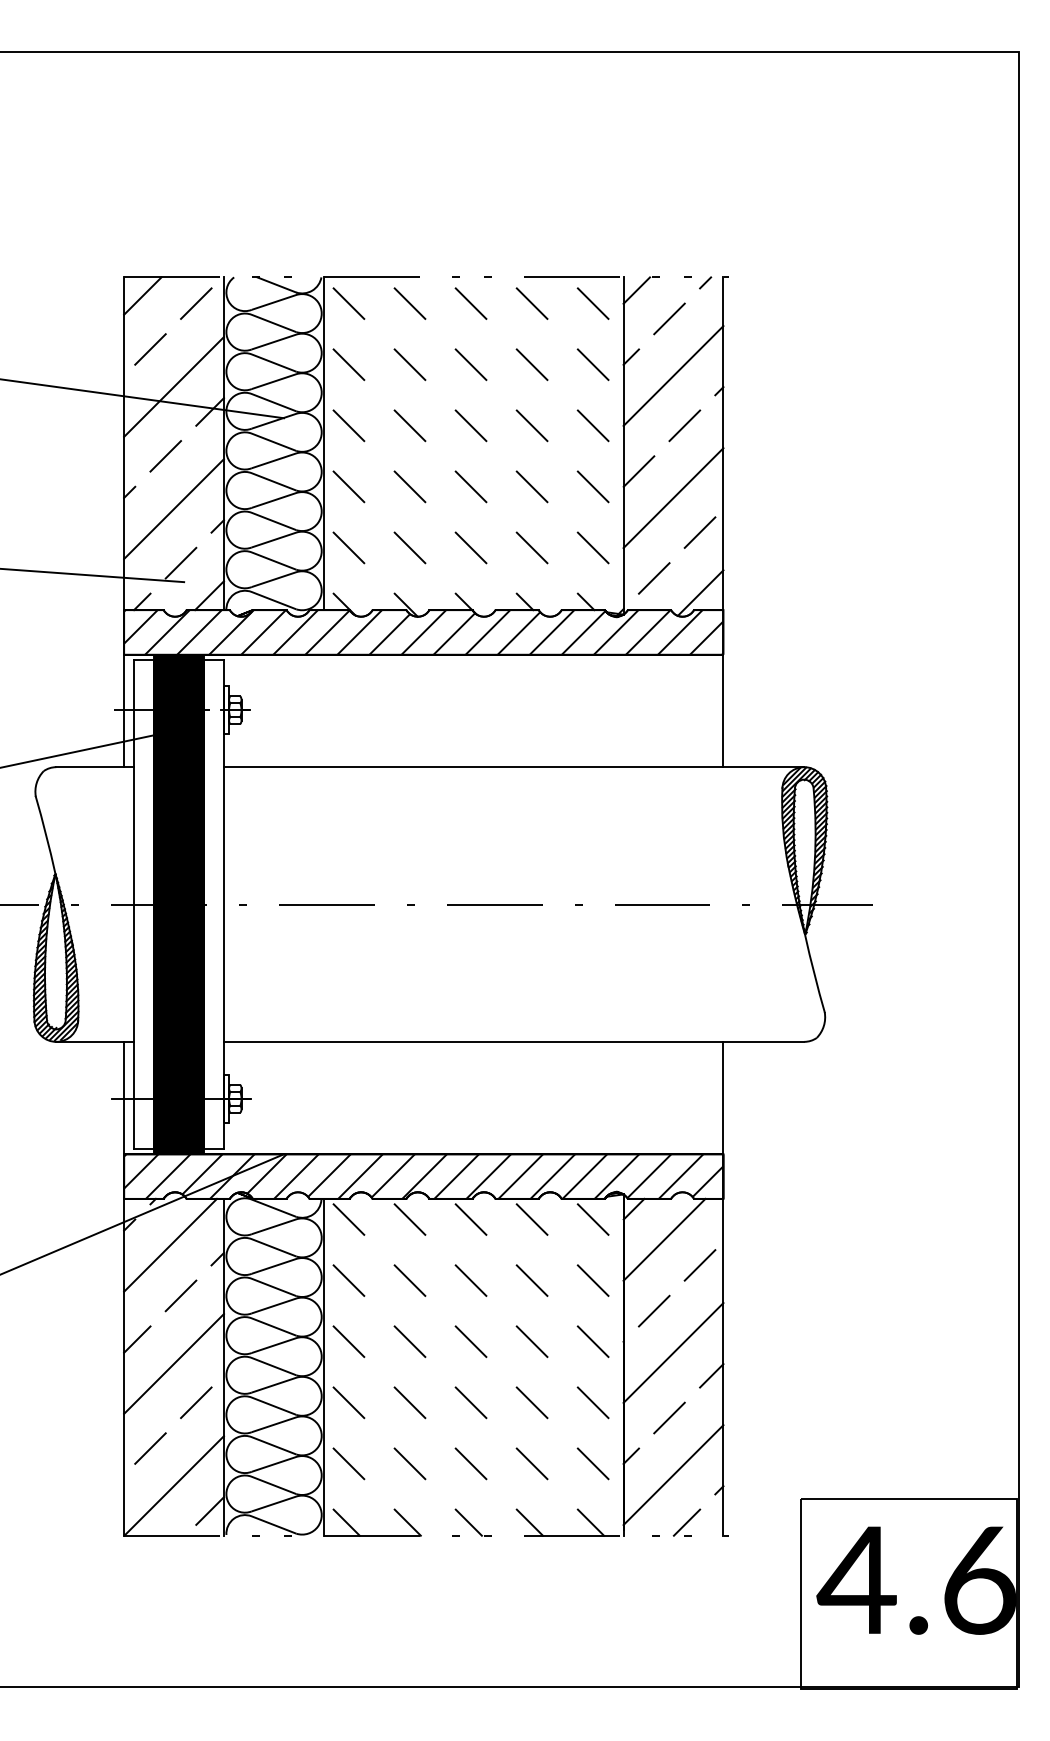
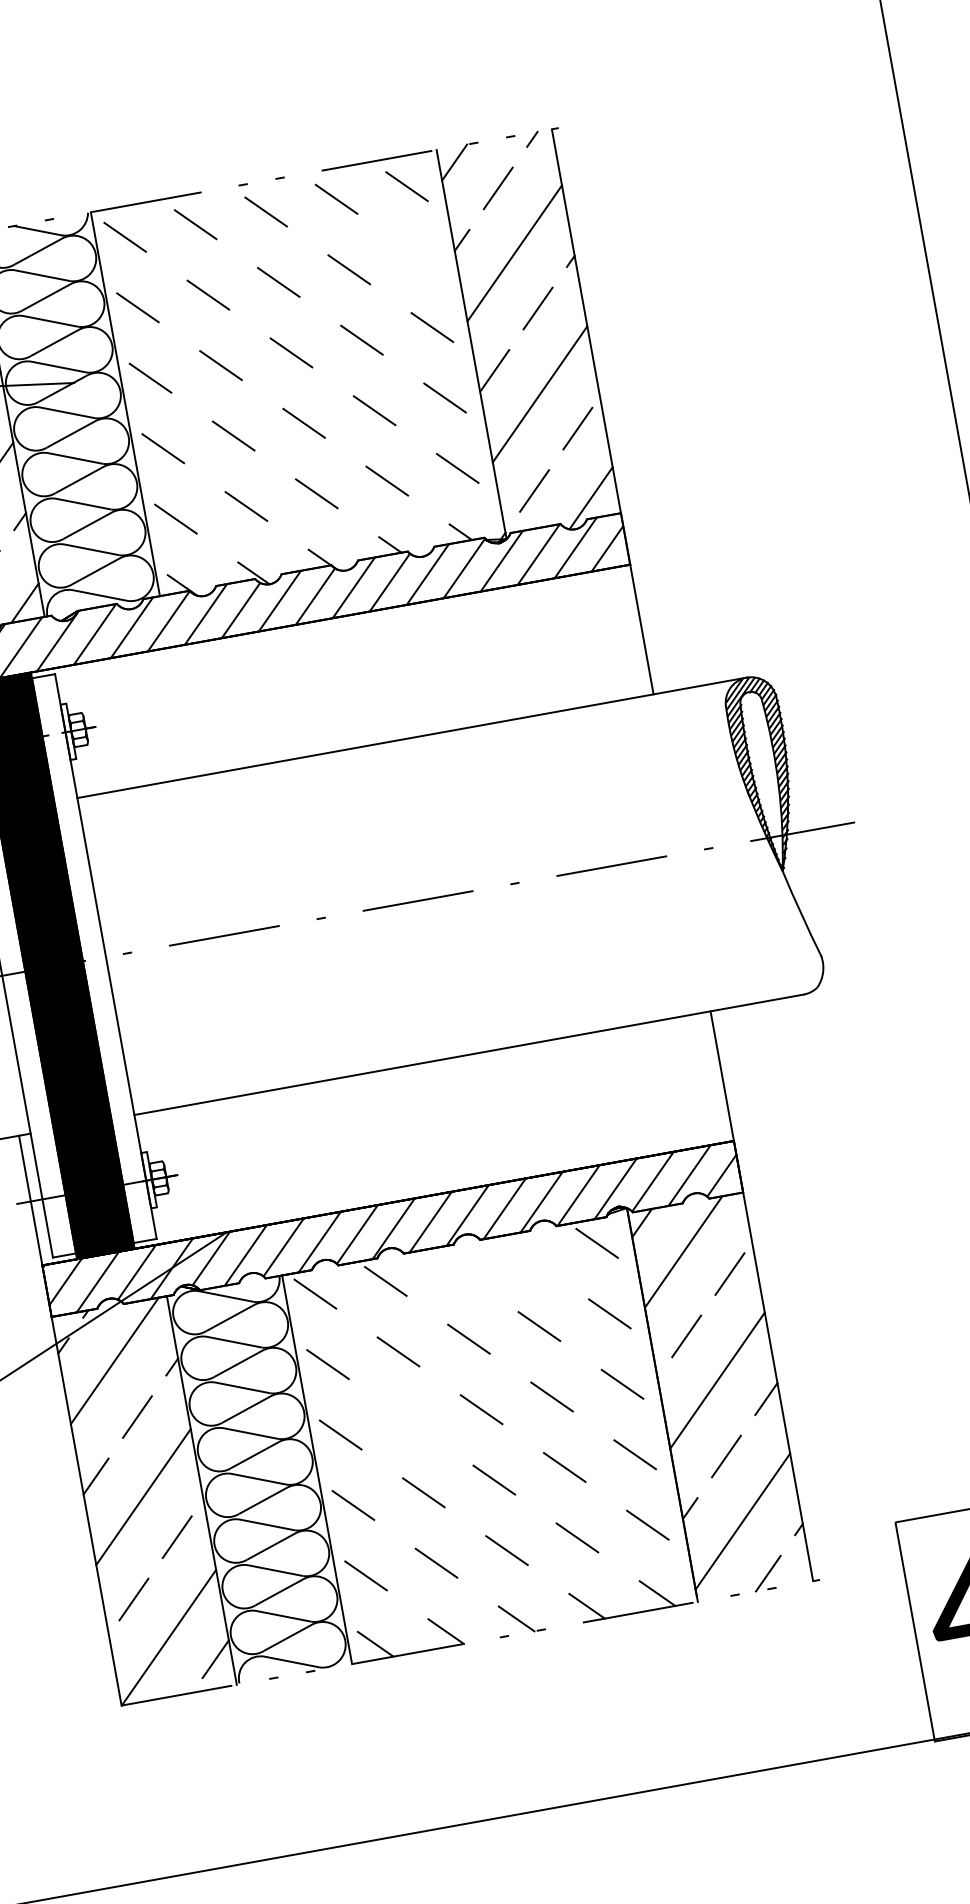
line: (592, 364) -> (418, 256), removed
line: (470, 1219) -> (455, 1268), removed
line: (531, 1219) -> (525, 1256), removed
line: (409, 1341) -> (410, 1422), removed

